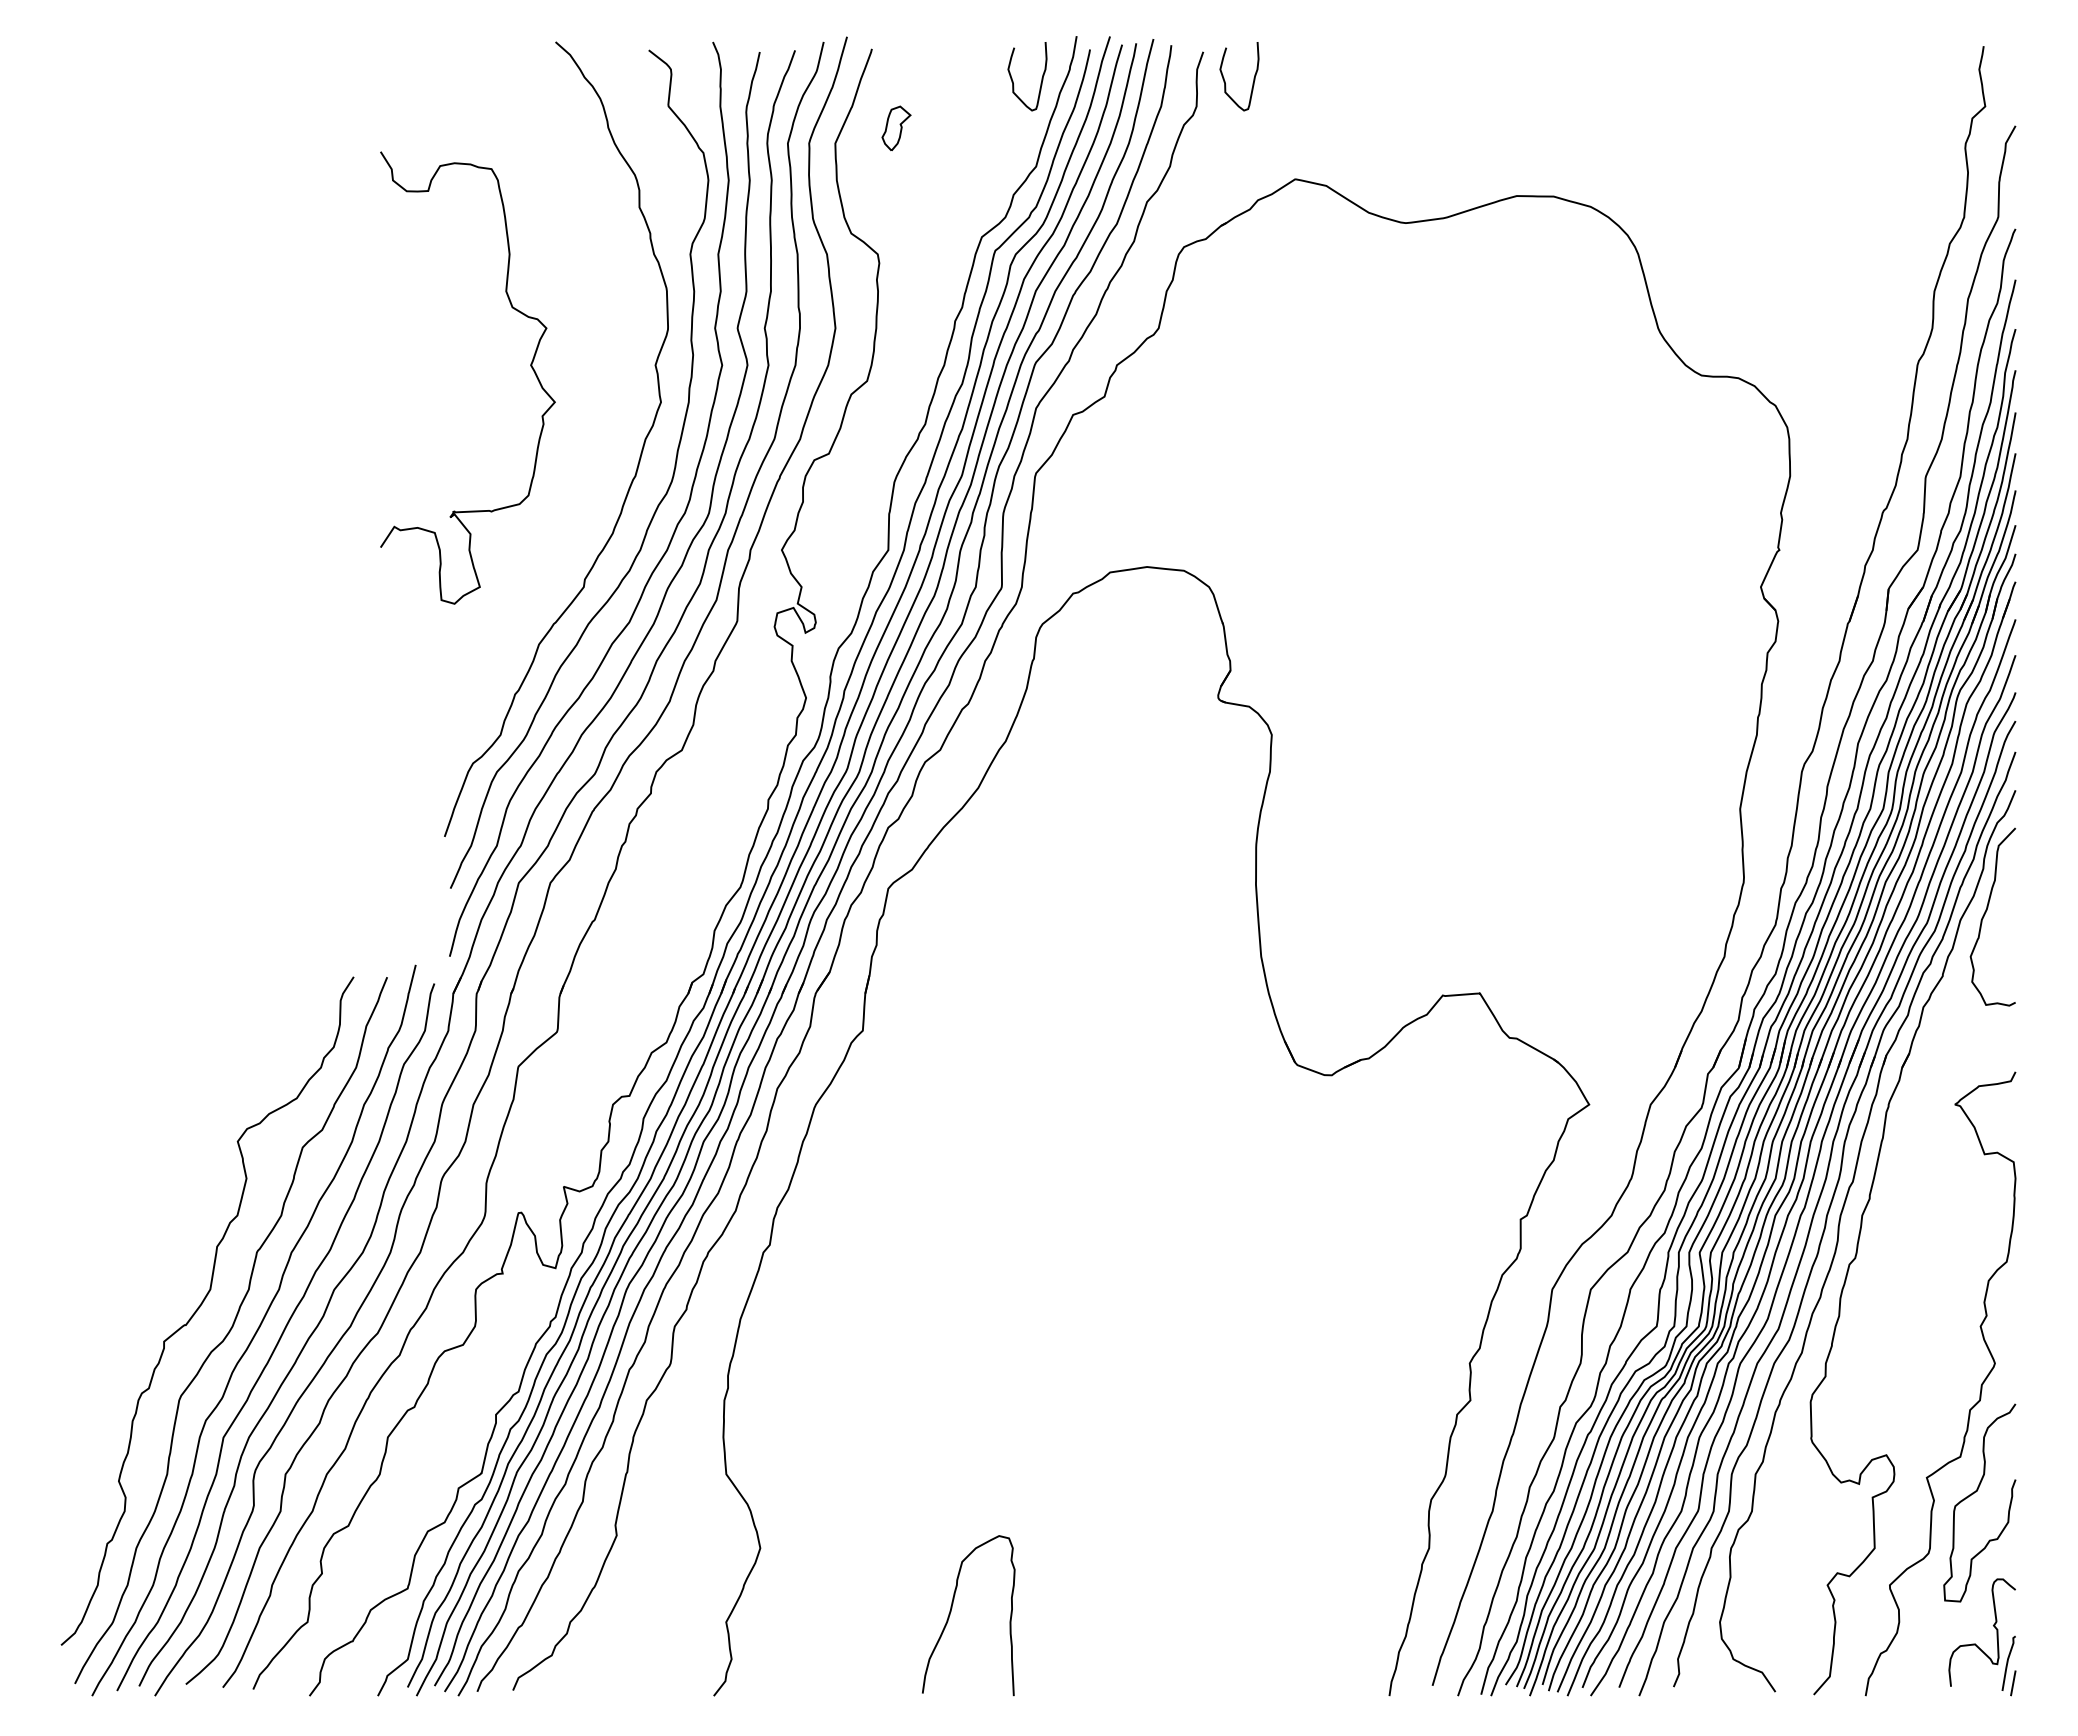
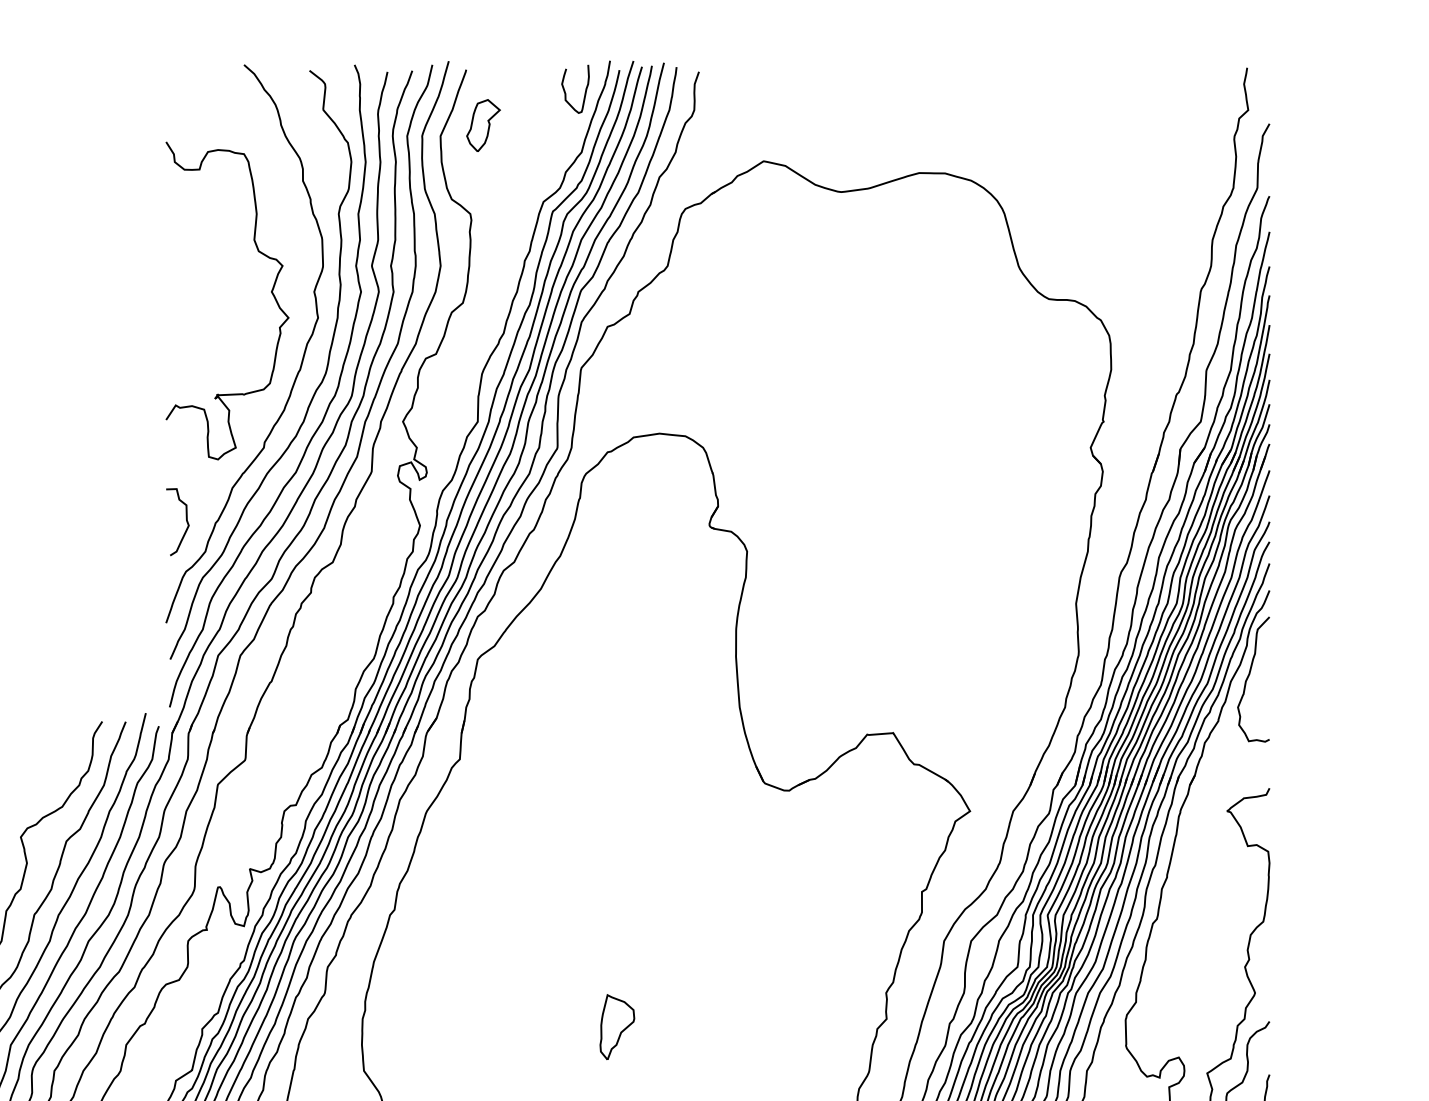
curve: (1253, 77) -> (734, 89), removed
part: (896, 128) -> (483, 125), size x1.67
curve: (530, 366) -> (271, 292), moved
curve: (473, 691) -> (186, 521), added
part: (1087, 1411) -> (617, 1026), added

